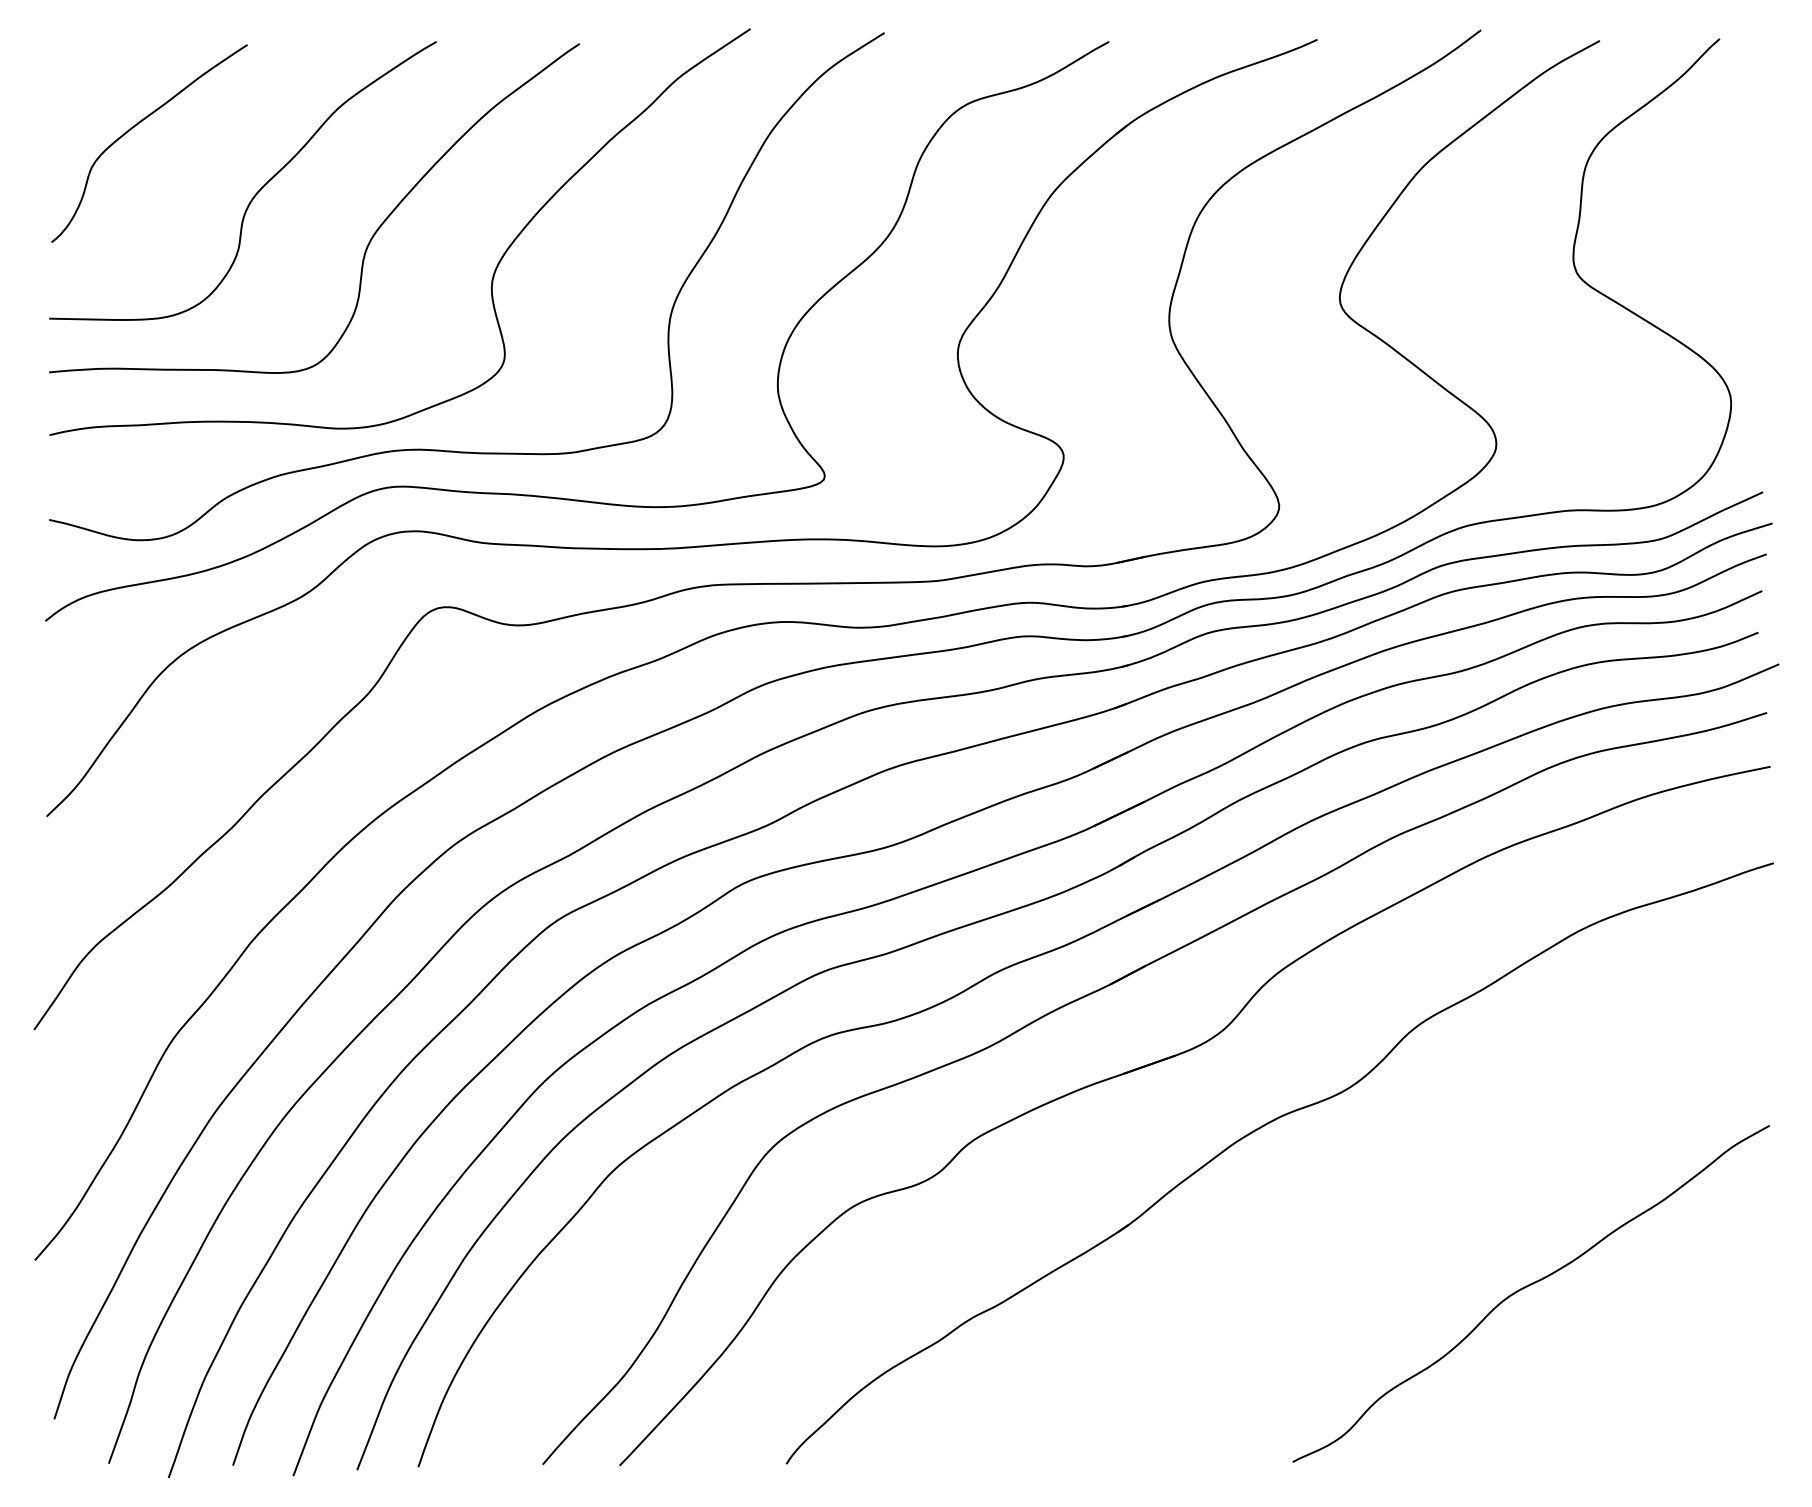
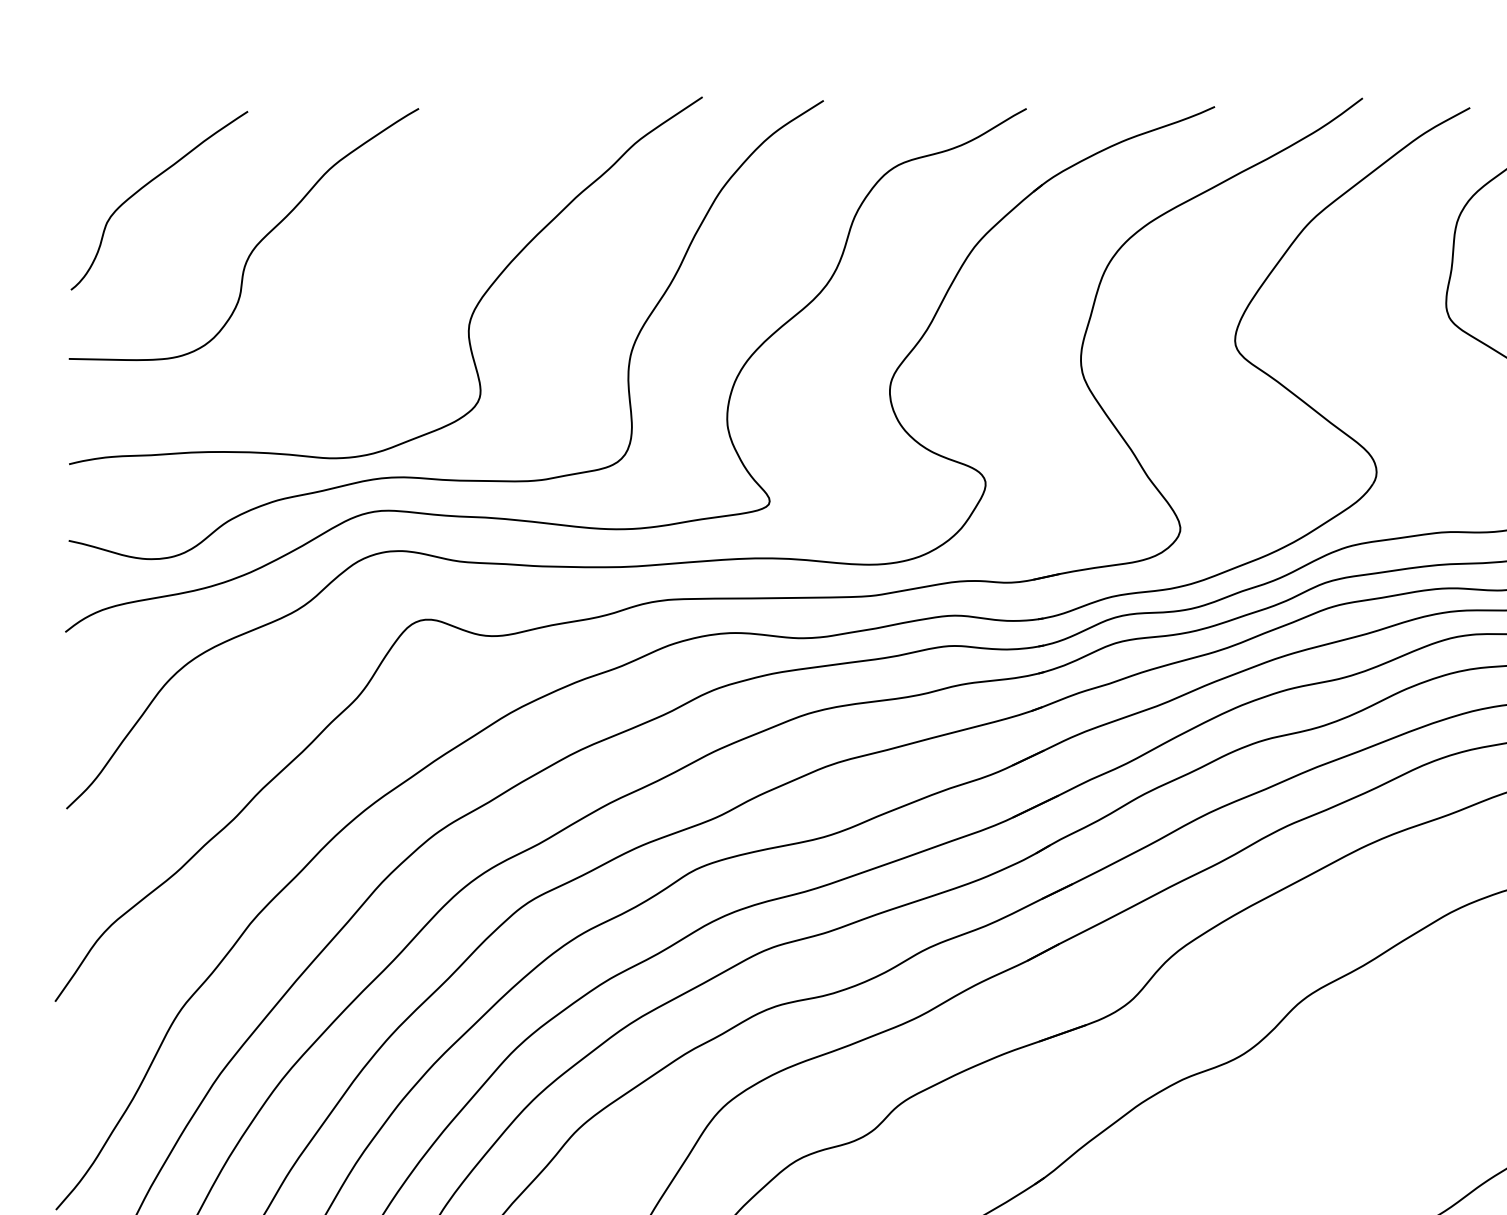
curve: (370, 238) -> (359, 286), removed

